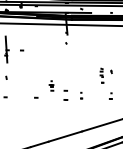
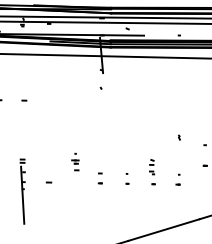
part: (101, 75) -> (151, 171), moved
part: (65, 95) -> (99, 178), size x0.62
part: (21, 102) -> (23, 190), added

